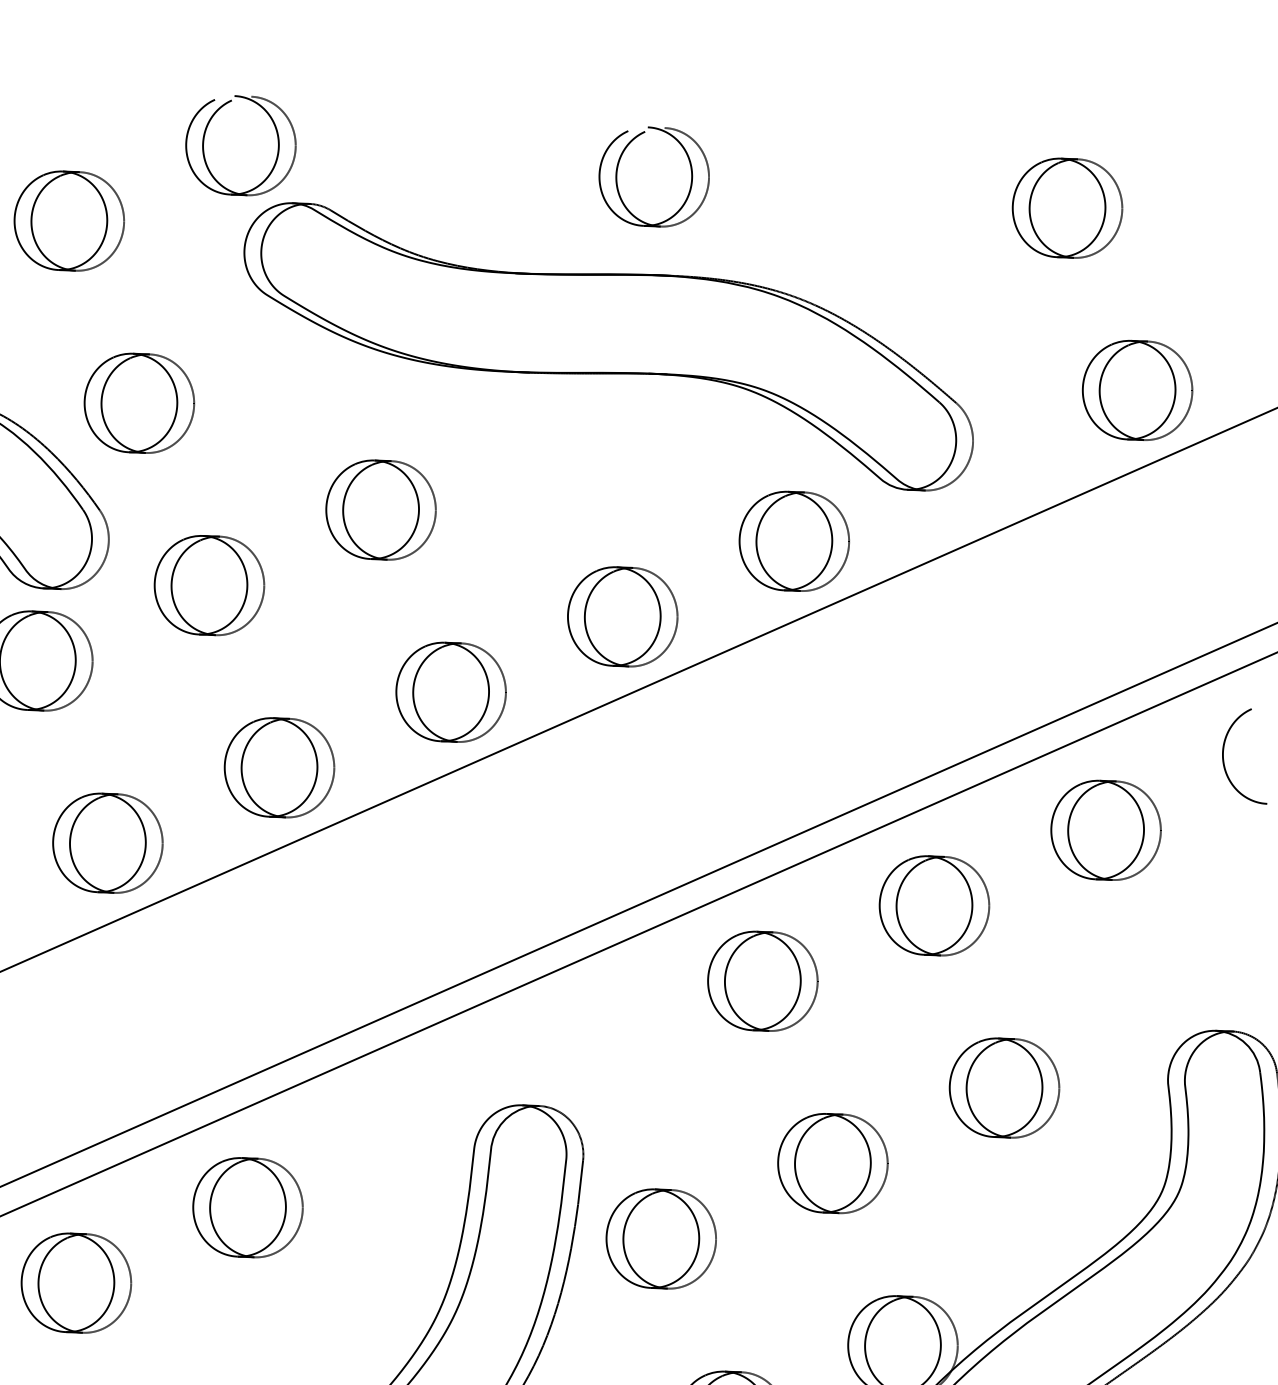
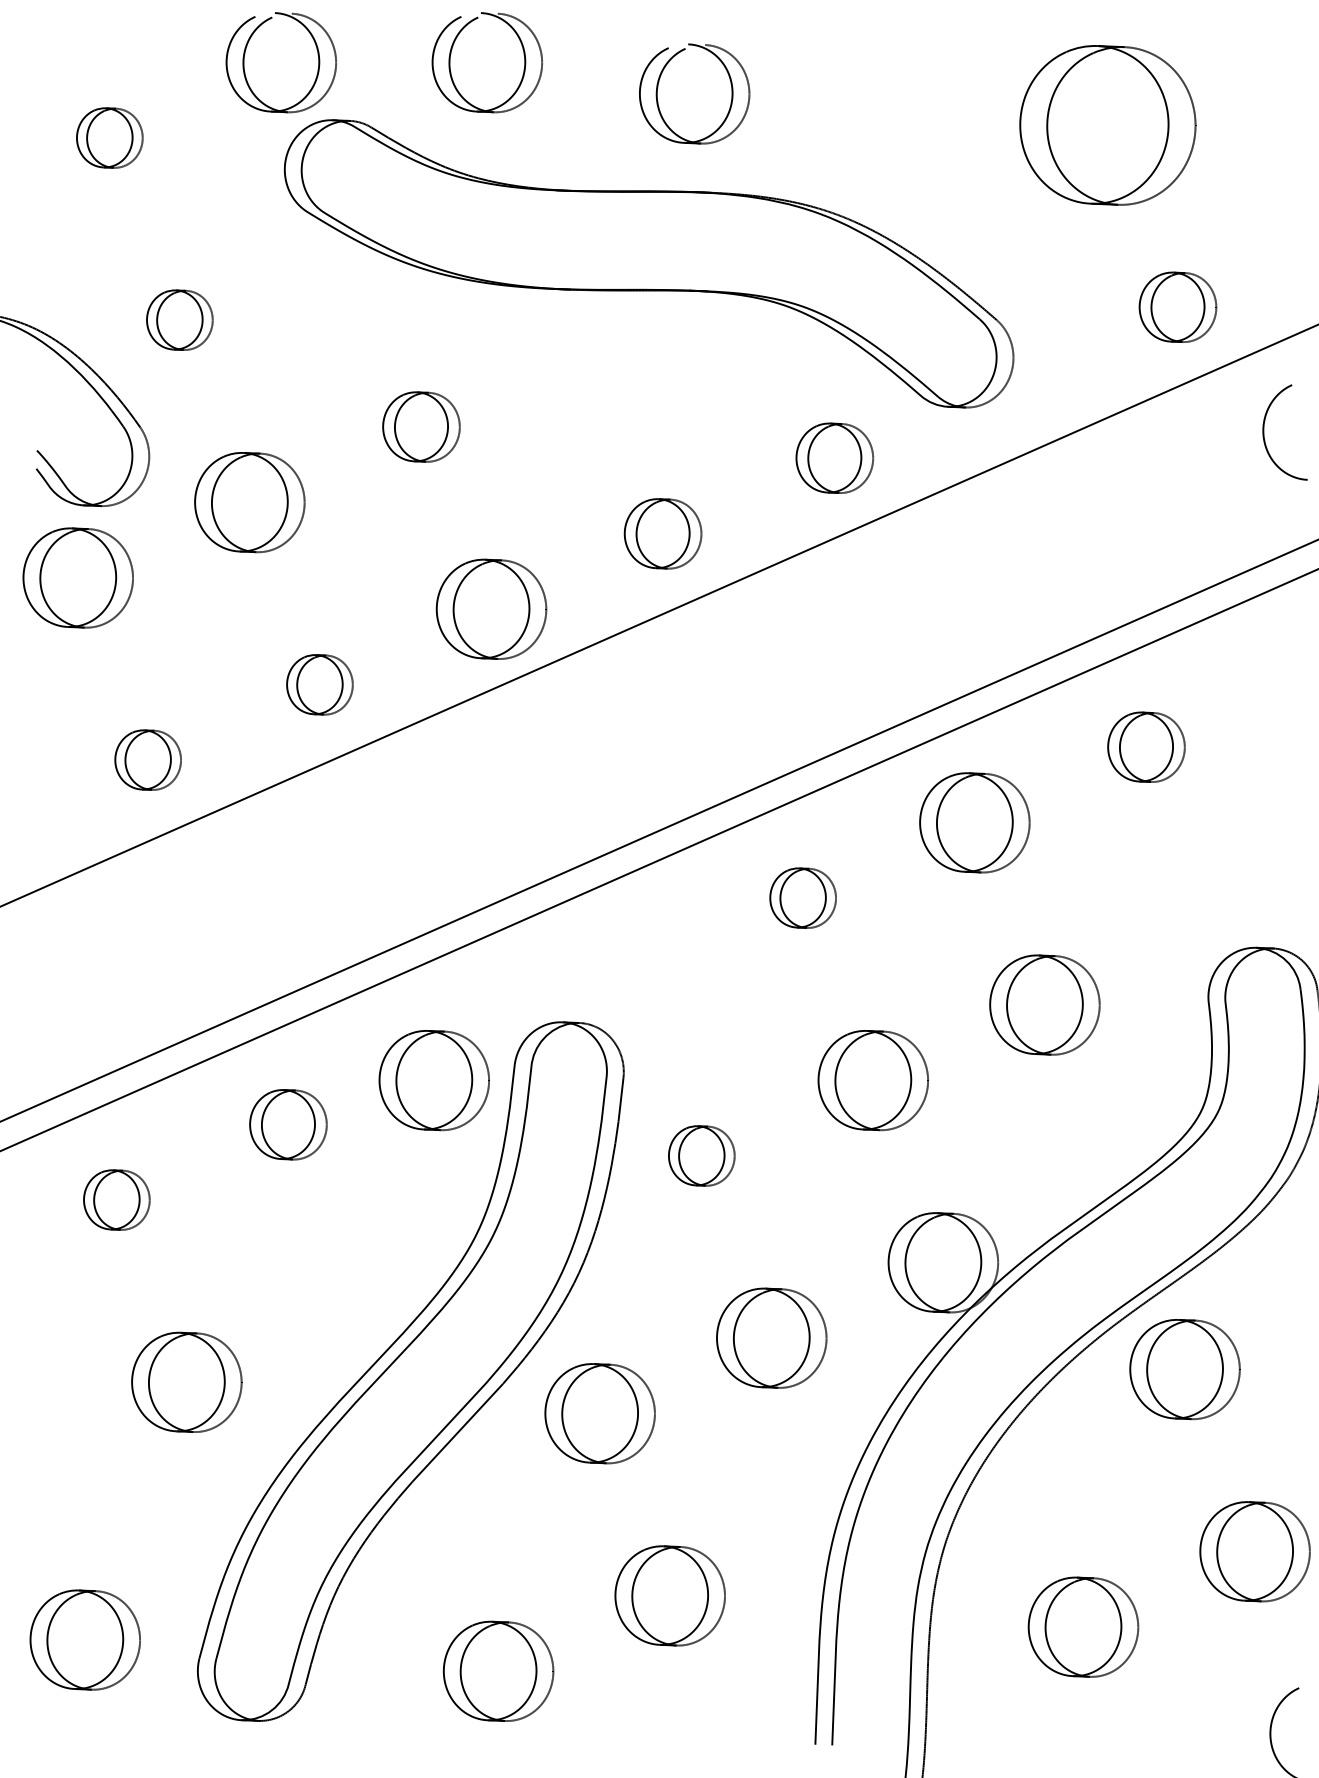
part: (411, 137) -> (451, 54), added
part: (1067, 207) -> (1107, 124), size x1.6
part: (69, 220) -> (109, 137), size x0.6
part: (1137, 389) -> (1177, 306), size x0.7
part: (139, 402) -> (179, 319), size x0.6
part: (381, 509) -> (421, 426), size x0.7
part: (794, 540) -> (834, 457), size x0.7
part: (622, 616) -> (662, 533), size x0.7
curve: (1224, 756) -> (1264, 432), moved
part: (279, 767) -> (319, 684), size x0.6
part: (1106, 829) -> (1146, 746), size x0.7
part: (107, 842) -> (147, 759), size x0.6
part: (762, 980) -> (802, 897), size x0.6
part: (393, 1163) -> (433, 1080), added
part: (248, 1207) -> (288, 1124), size x0.7
part: (661, 1238) -> (701, 1155), size x0.6
part: (76, 1282) -> (116, 1199), size x0.6

